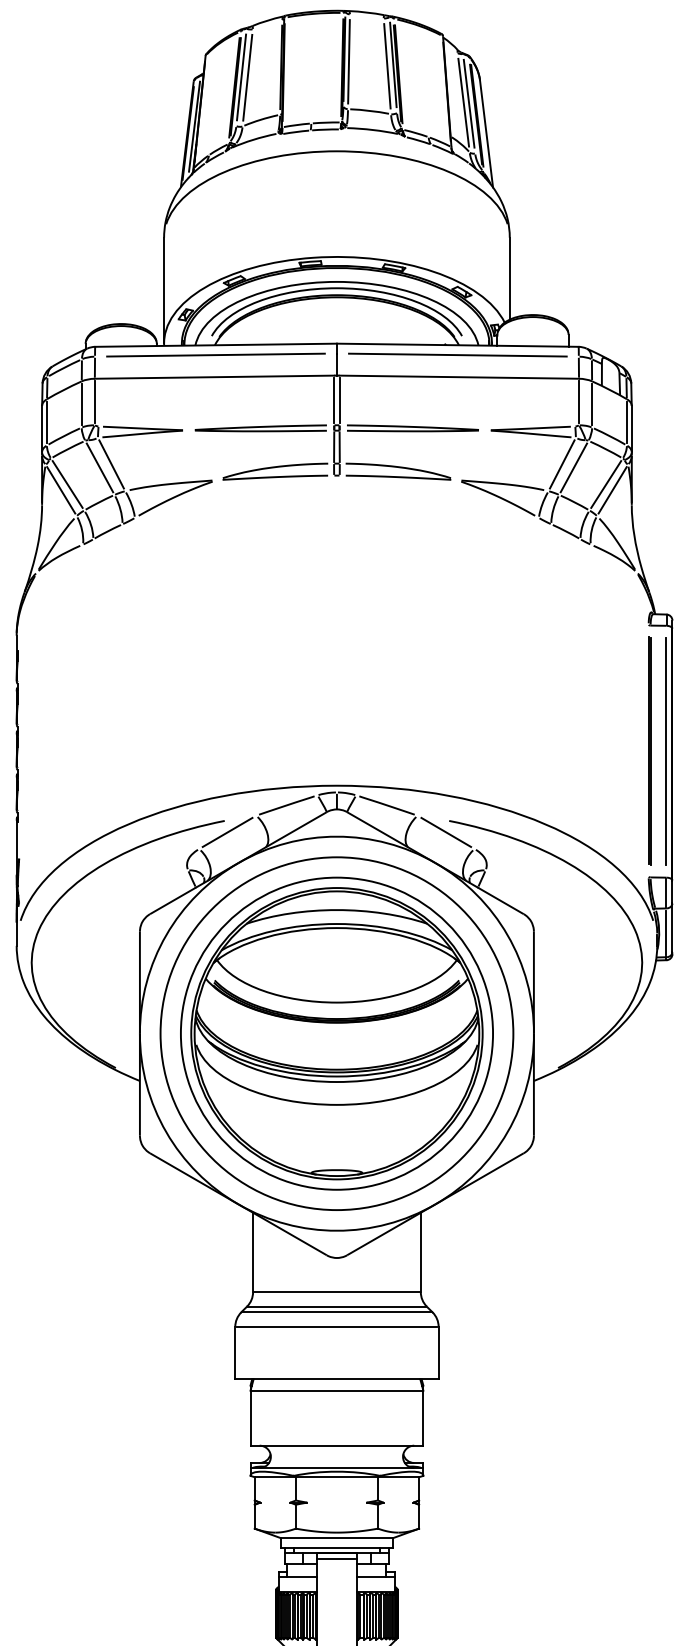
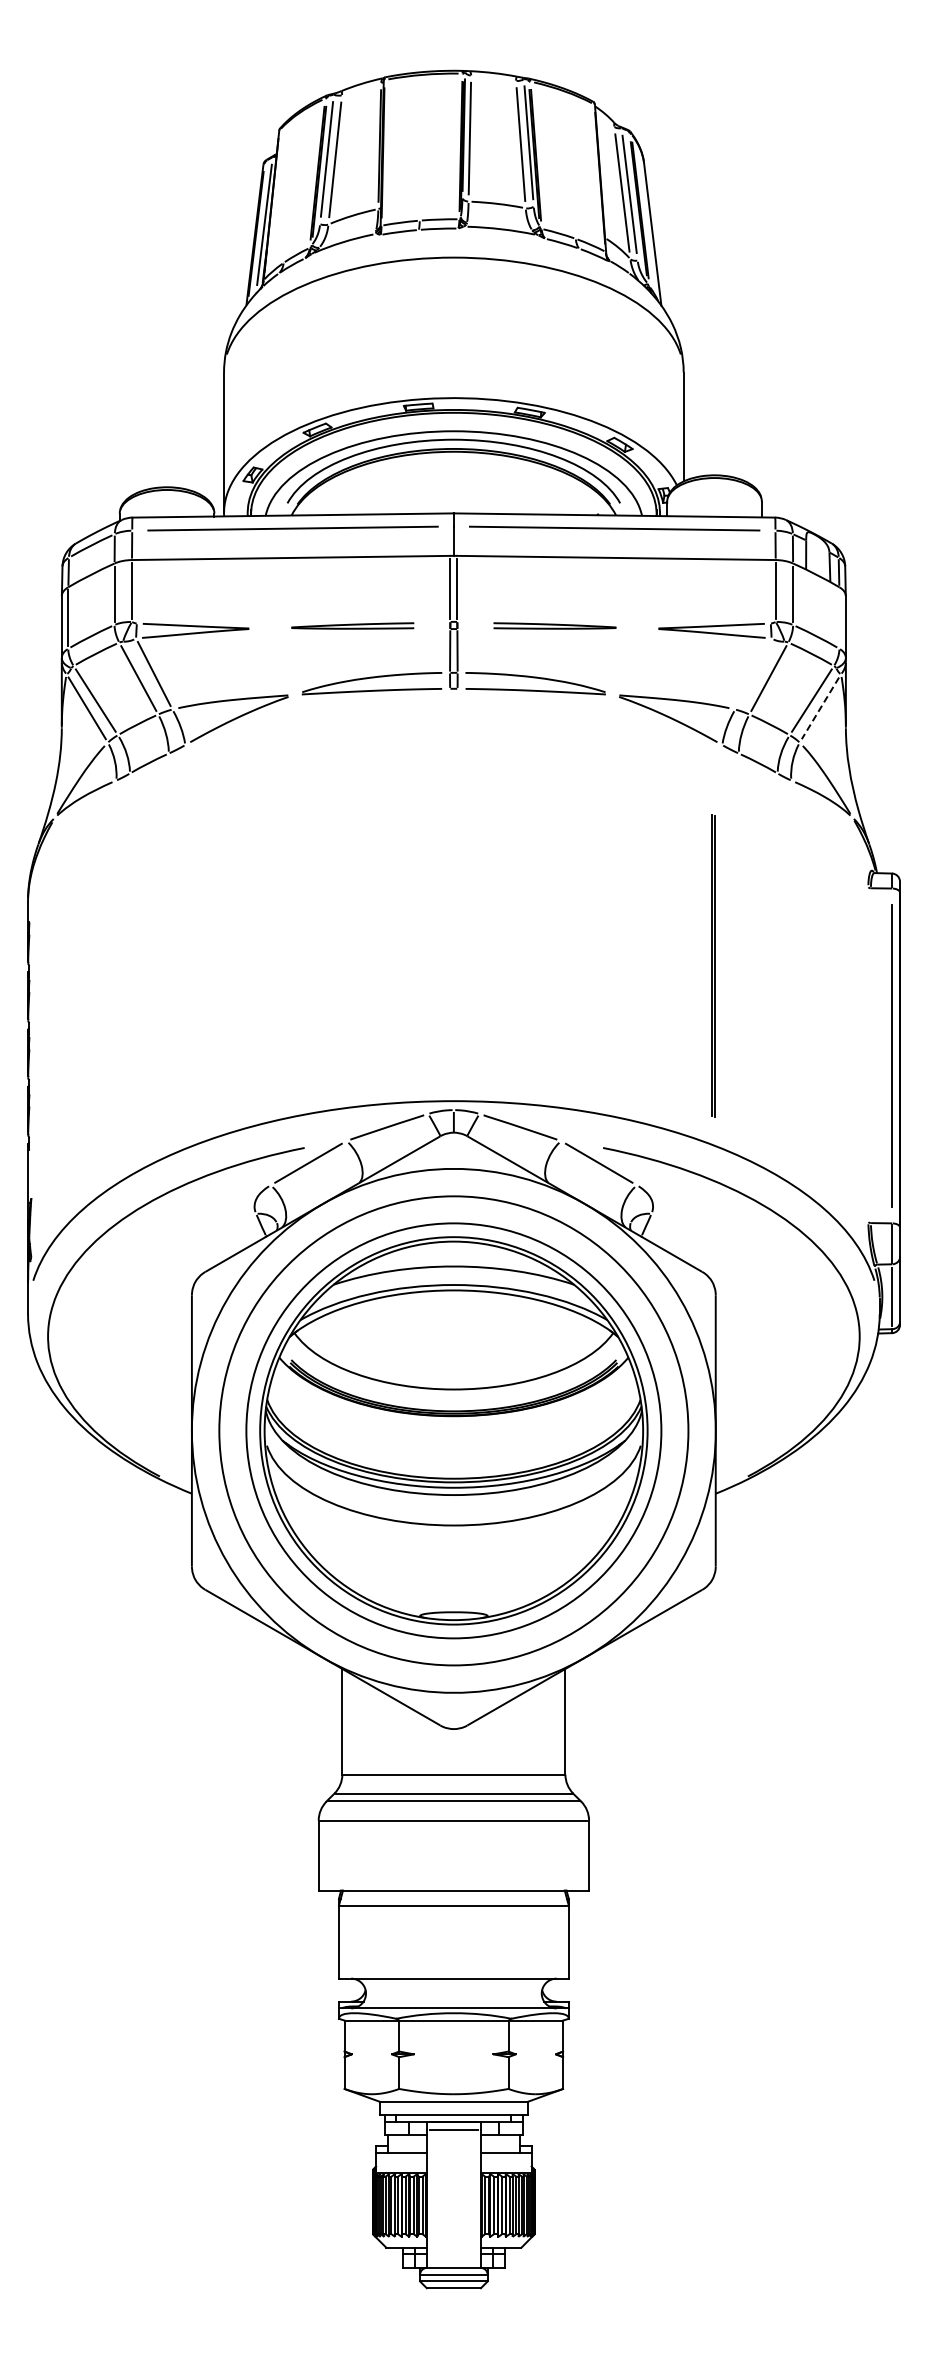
line: (626, 421) -> (839, 617), removed
part: (260, 427) -> (352, 625), size x0.7
part: (412, 427) -> (554, 625), size x0.7
line: (562, 464) -> (753, 673), removed
line: (612, 490) -> (820, 708), solid -> dashed
line: (648, 750) -> (712, 965), moved

